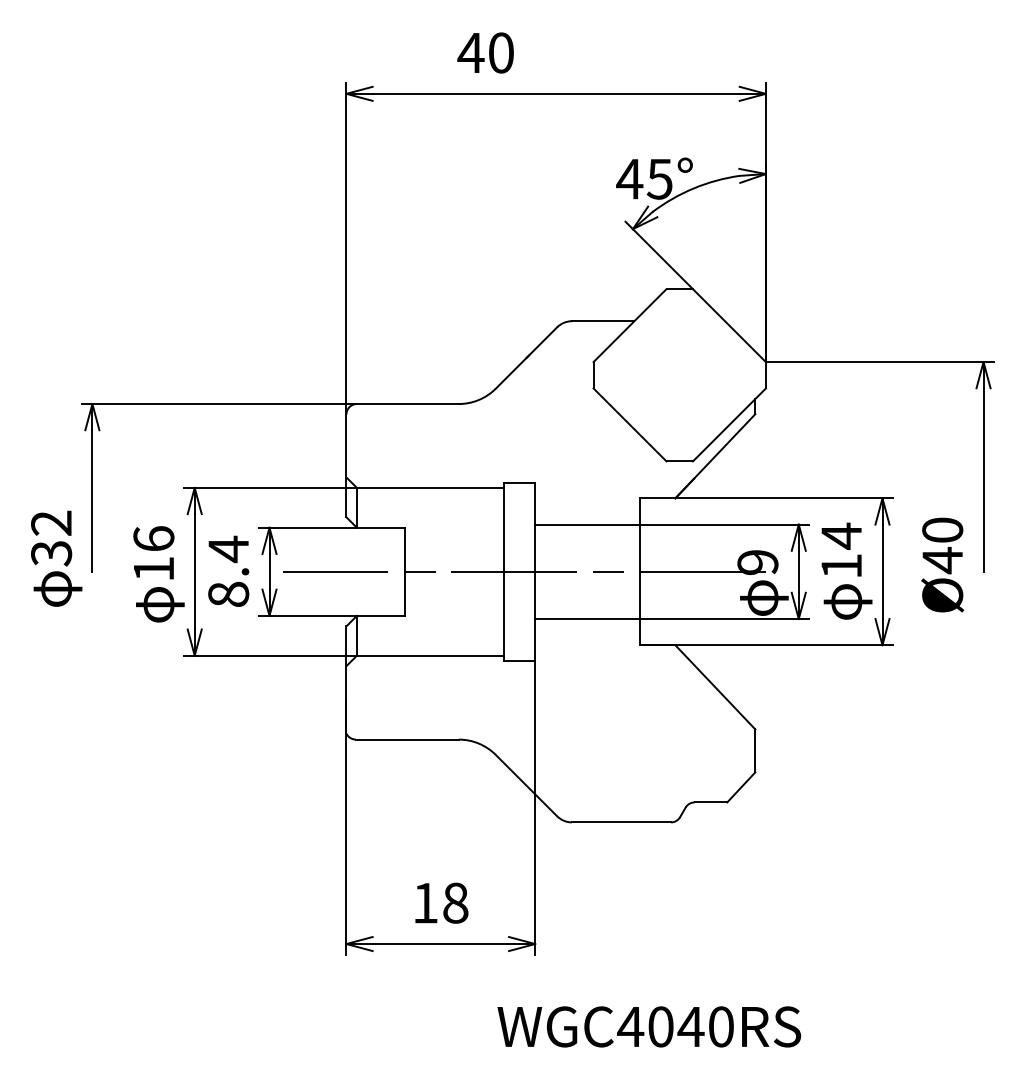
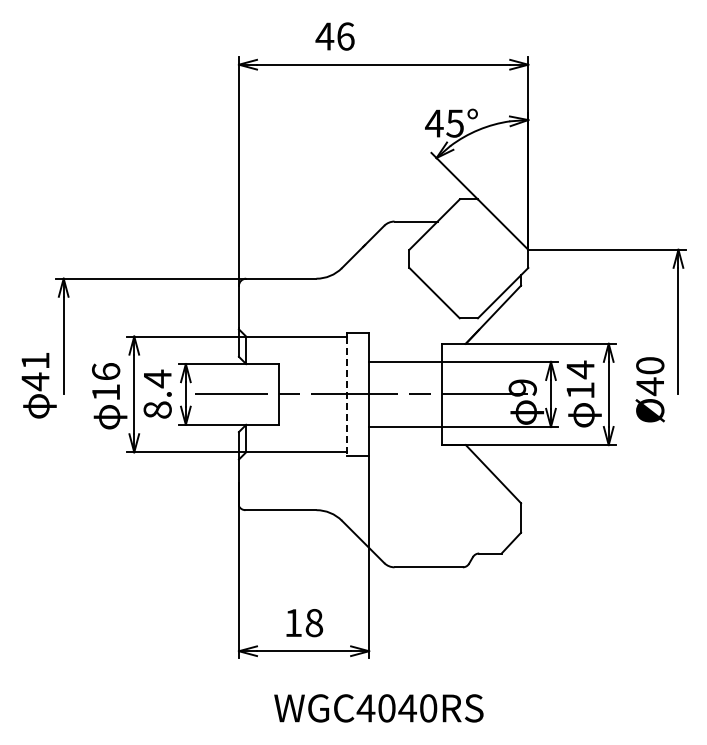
text: (500, 52) -> (345, 36), 40 -> 46
text: (51, 538) -> (35, 371), 32 -> 41
line: (503, 574) -> (347, 396), solid -> dashed
text: (648, 1027) -> (378, 708), moved

